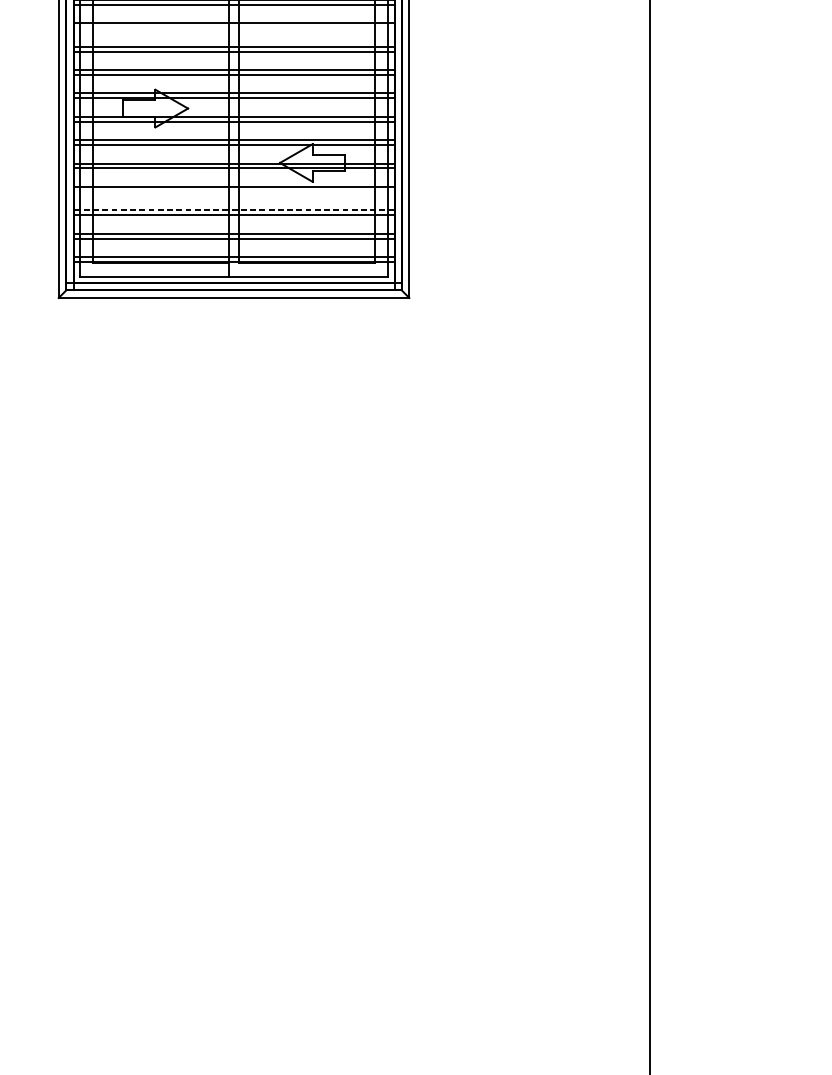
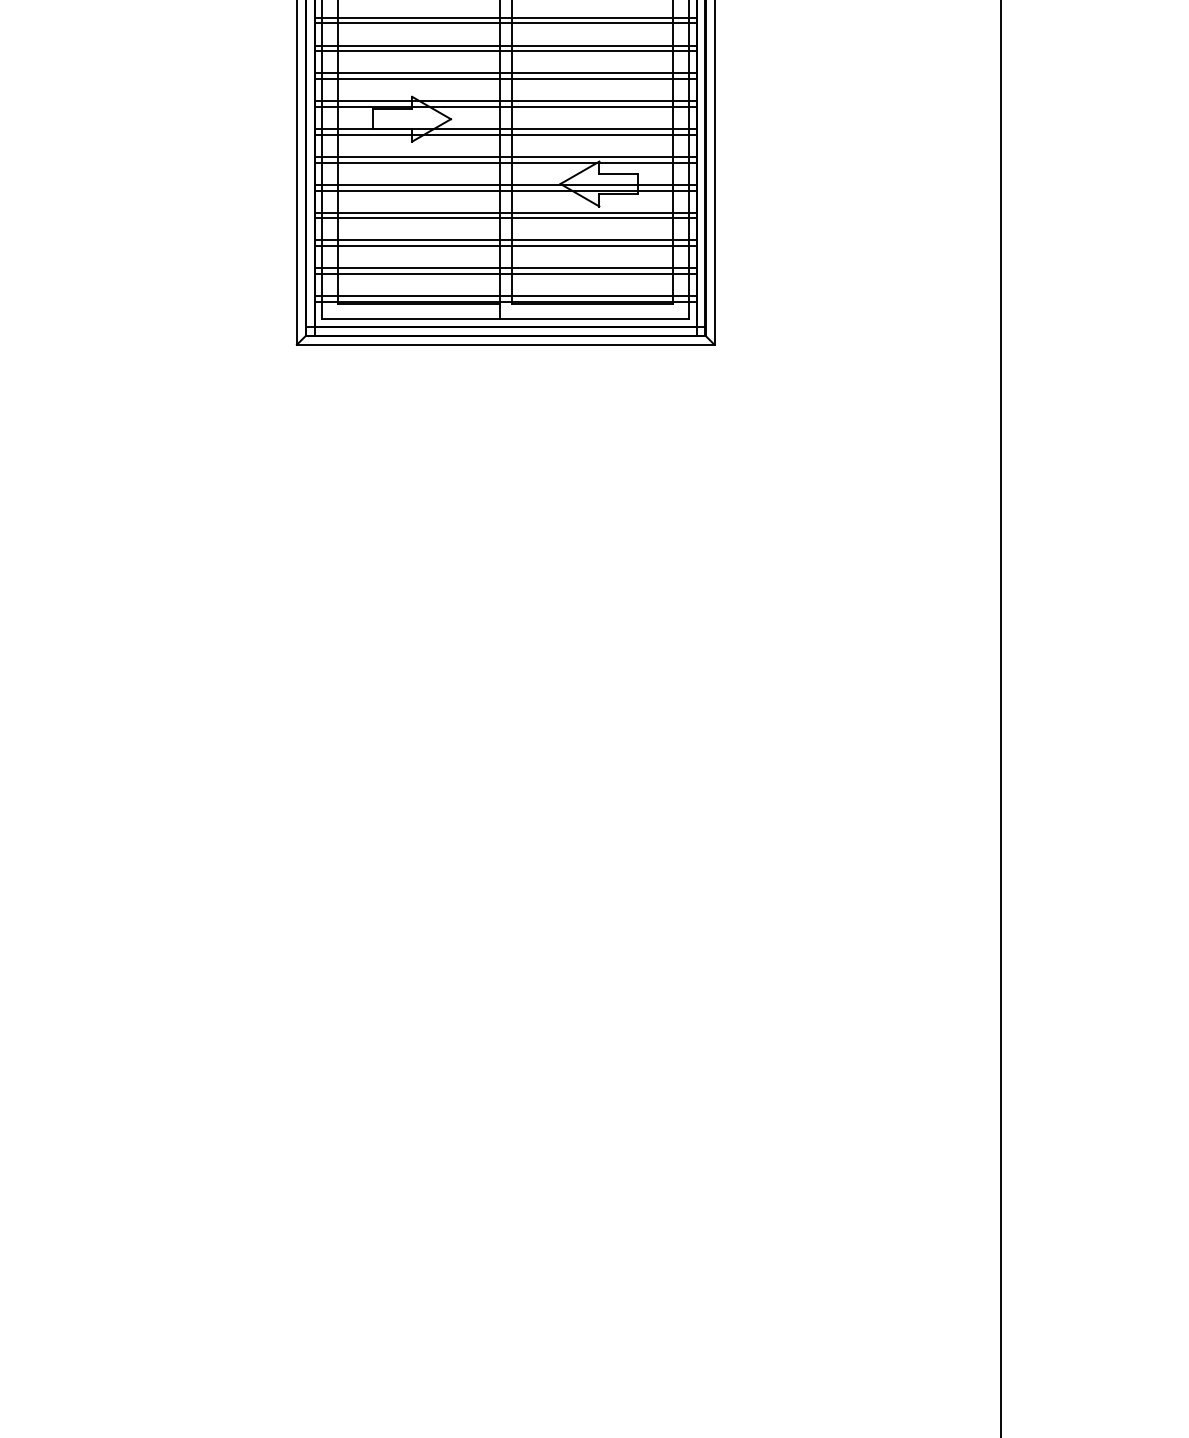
line: (233, 28) -> (505, 23), added
line: (233, 191) -> (505, 218), added
line: (233, 210) -> (505, 240), dashed -> solid

